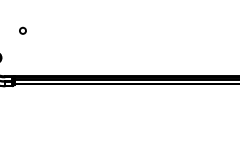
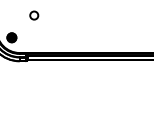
circle: (22, 30) -> (33, 15), size x1.6

